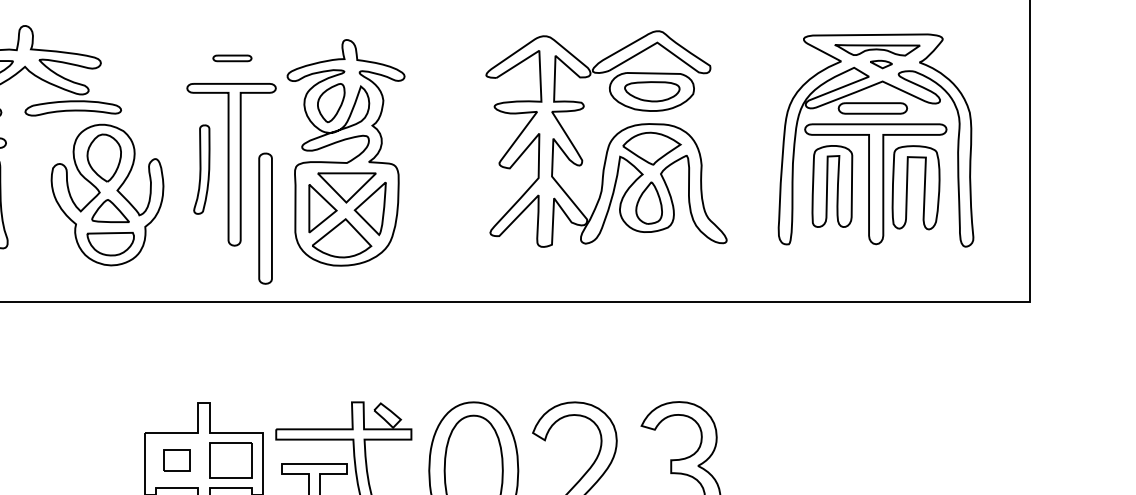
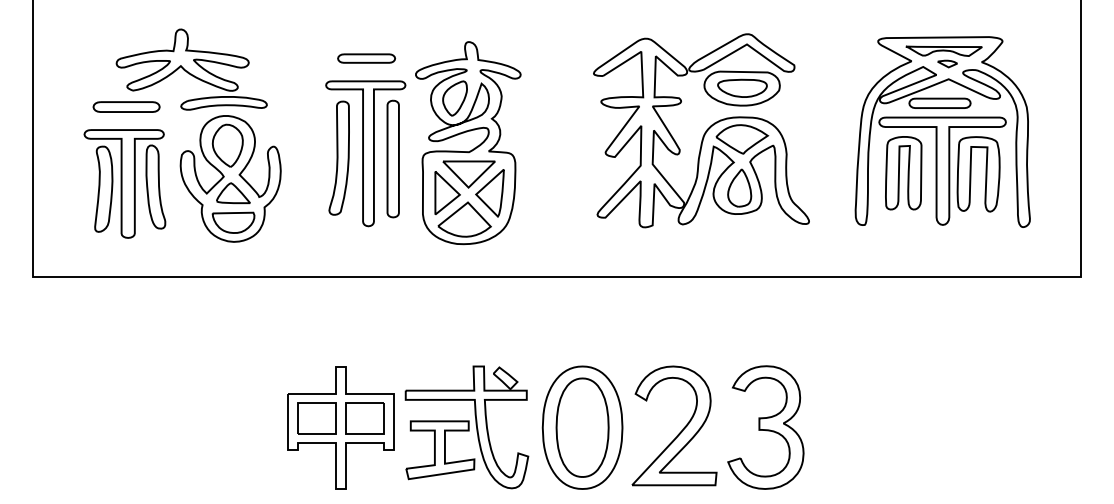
part: (232, 58) -> (366, 58), size x1.67
part: (201, 168) -> (338, 157), size x1.43
part: (107, 194) -> (230, 178), moved
part: (264, 218) -> (392, 158), moved
part: (176, 460) -> (316, 418), size x1.67

